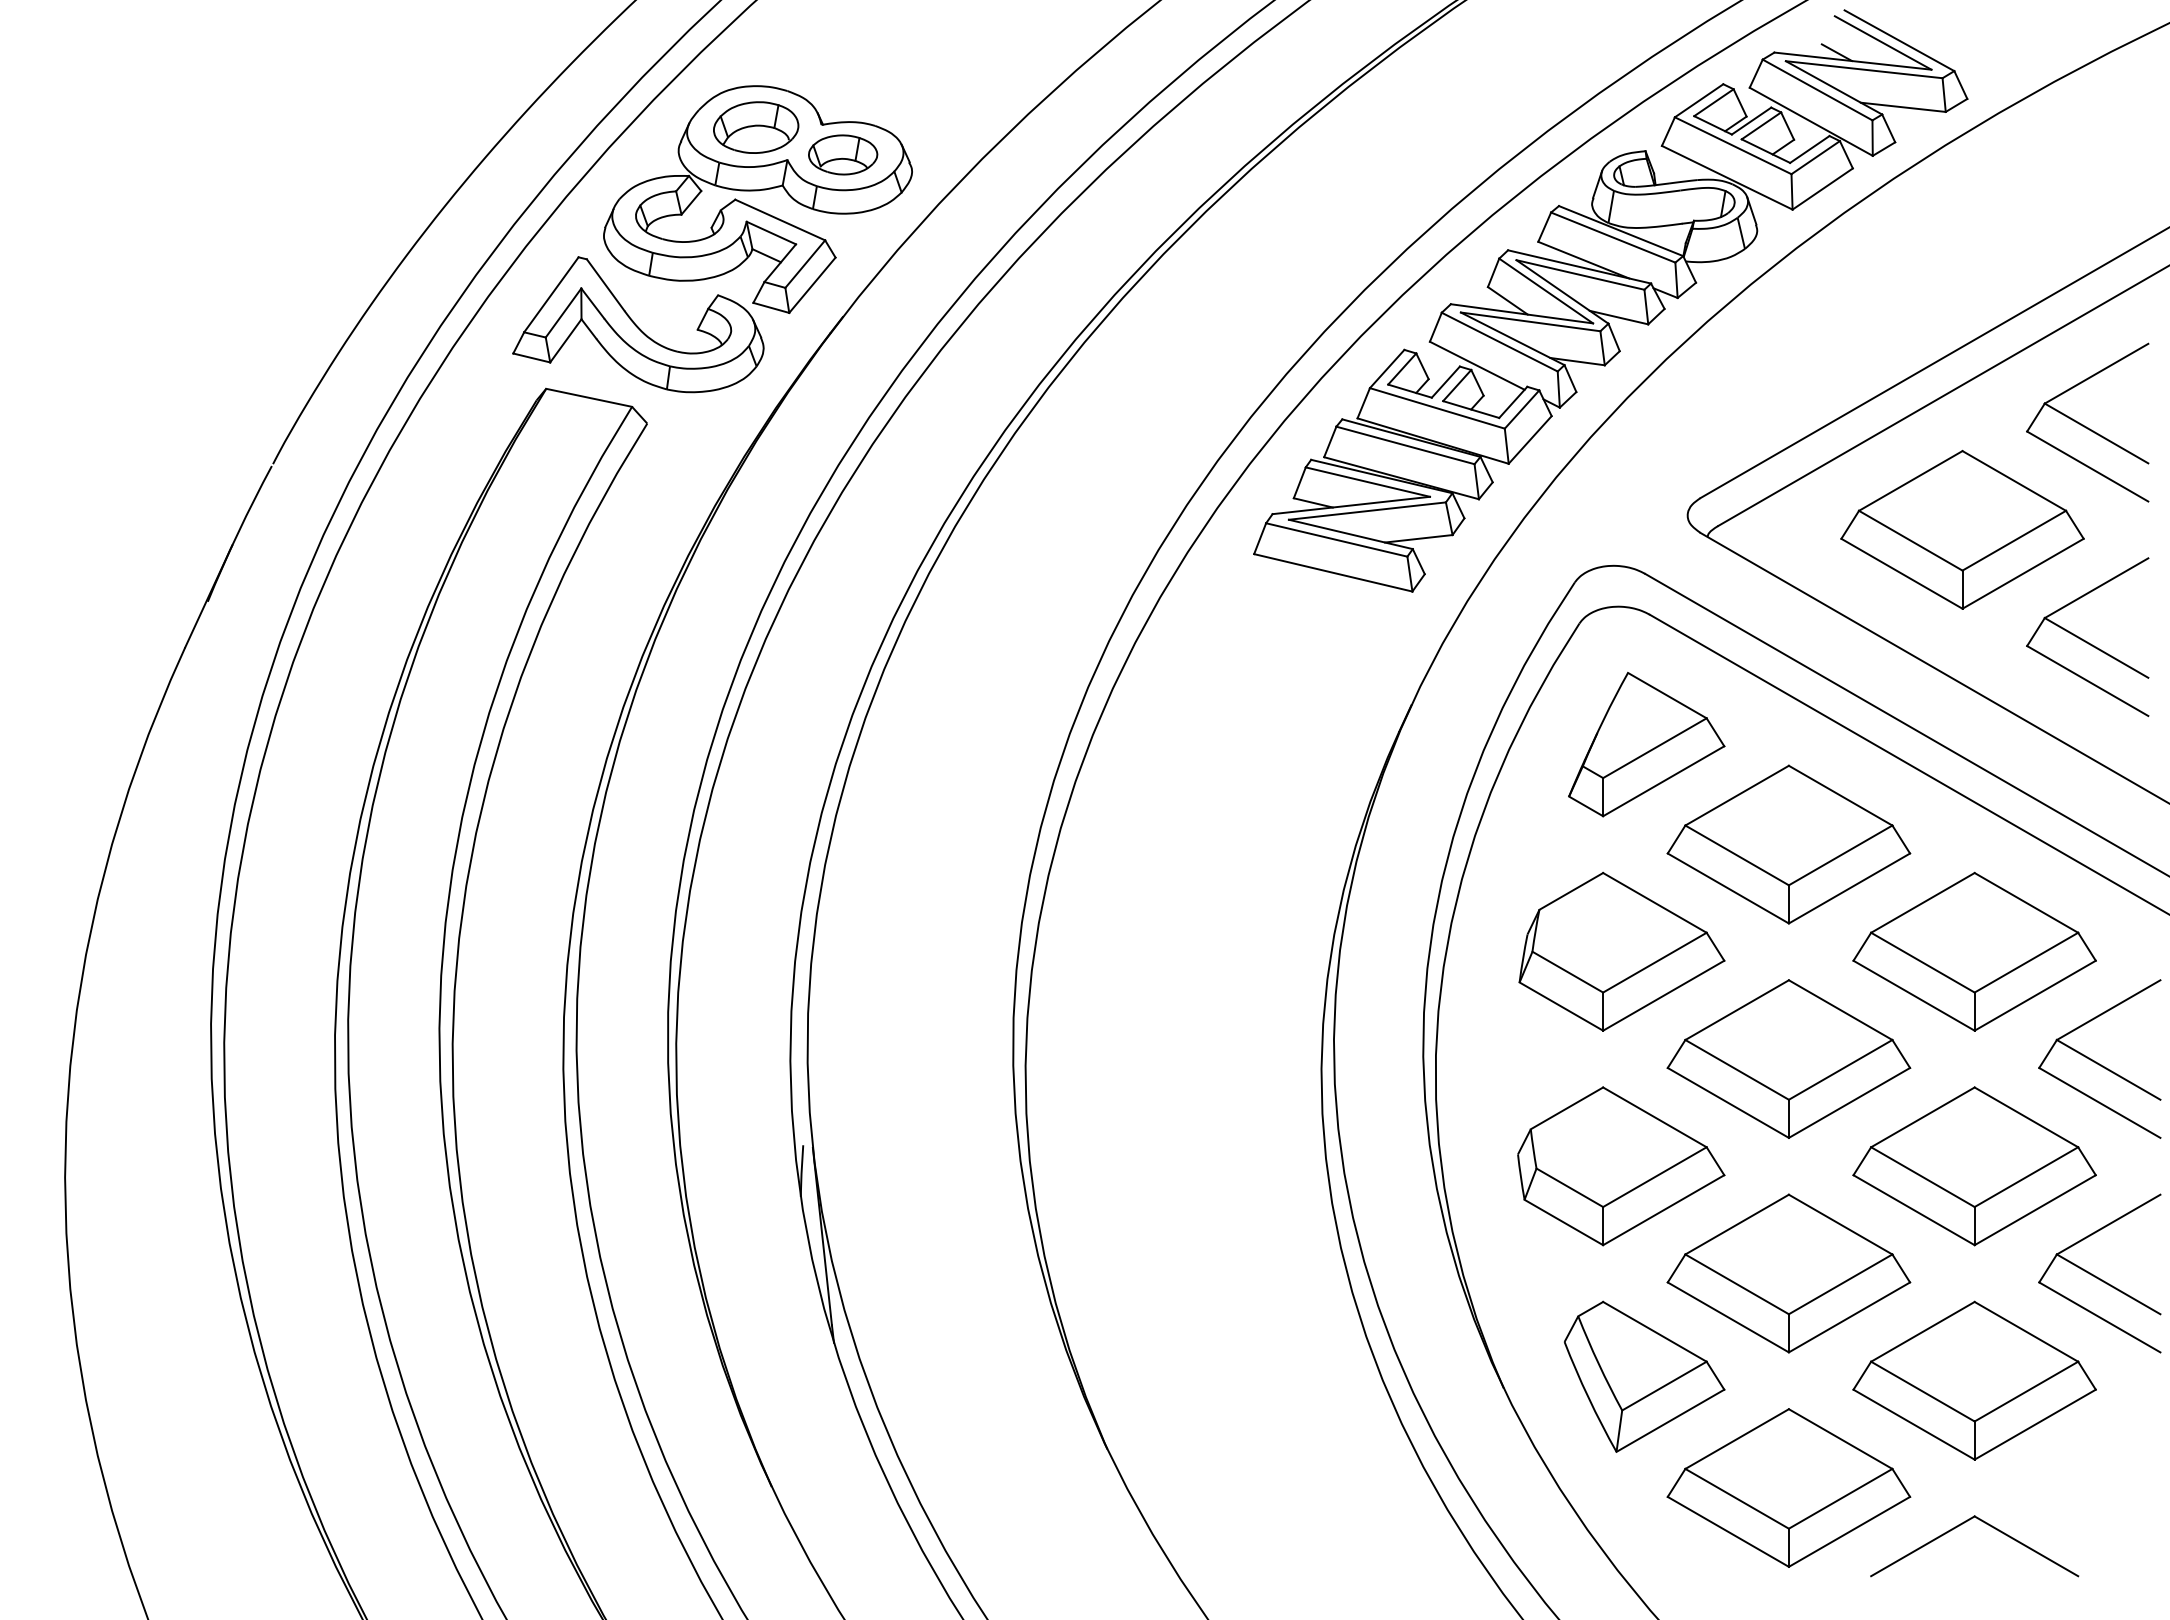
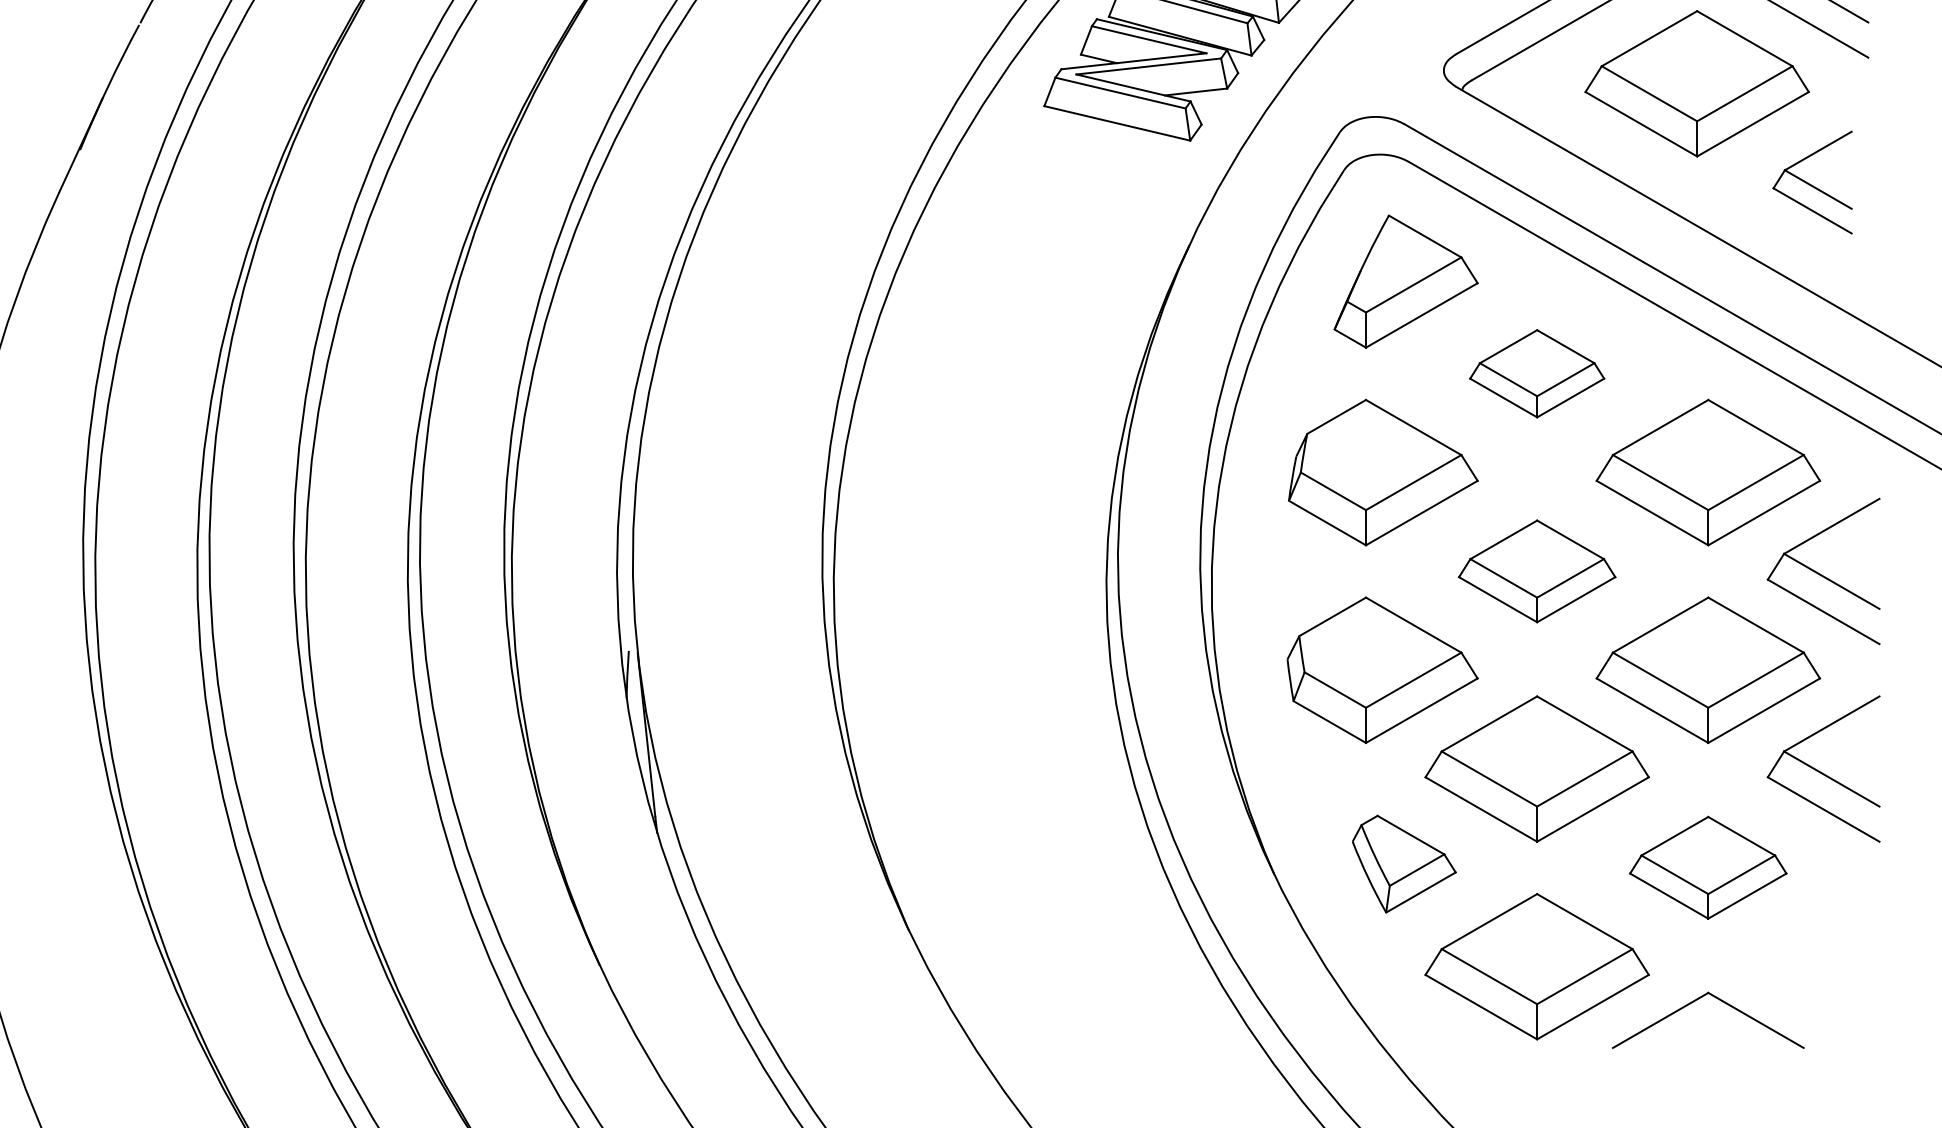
part: (2087, 636) -> (1812, 182), size x0.7
part: (1788, 844) -> (1536, 373), size x0.6
part: (1788, 1058) -> (1536, 570), size x0.7
part: (1644, 1376) -> (1404, 863), size x0.7
part: (1974, 1380) -> (1708, 867), size x0.7

